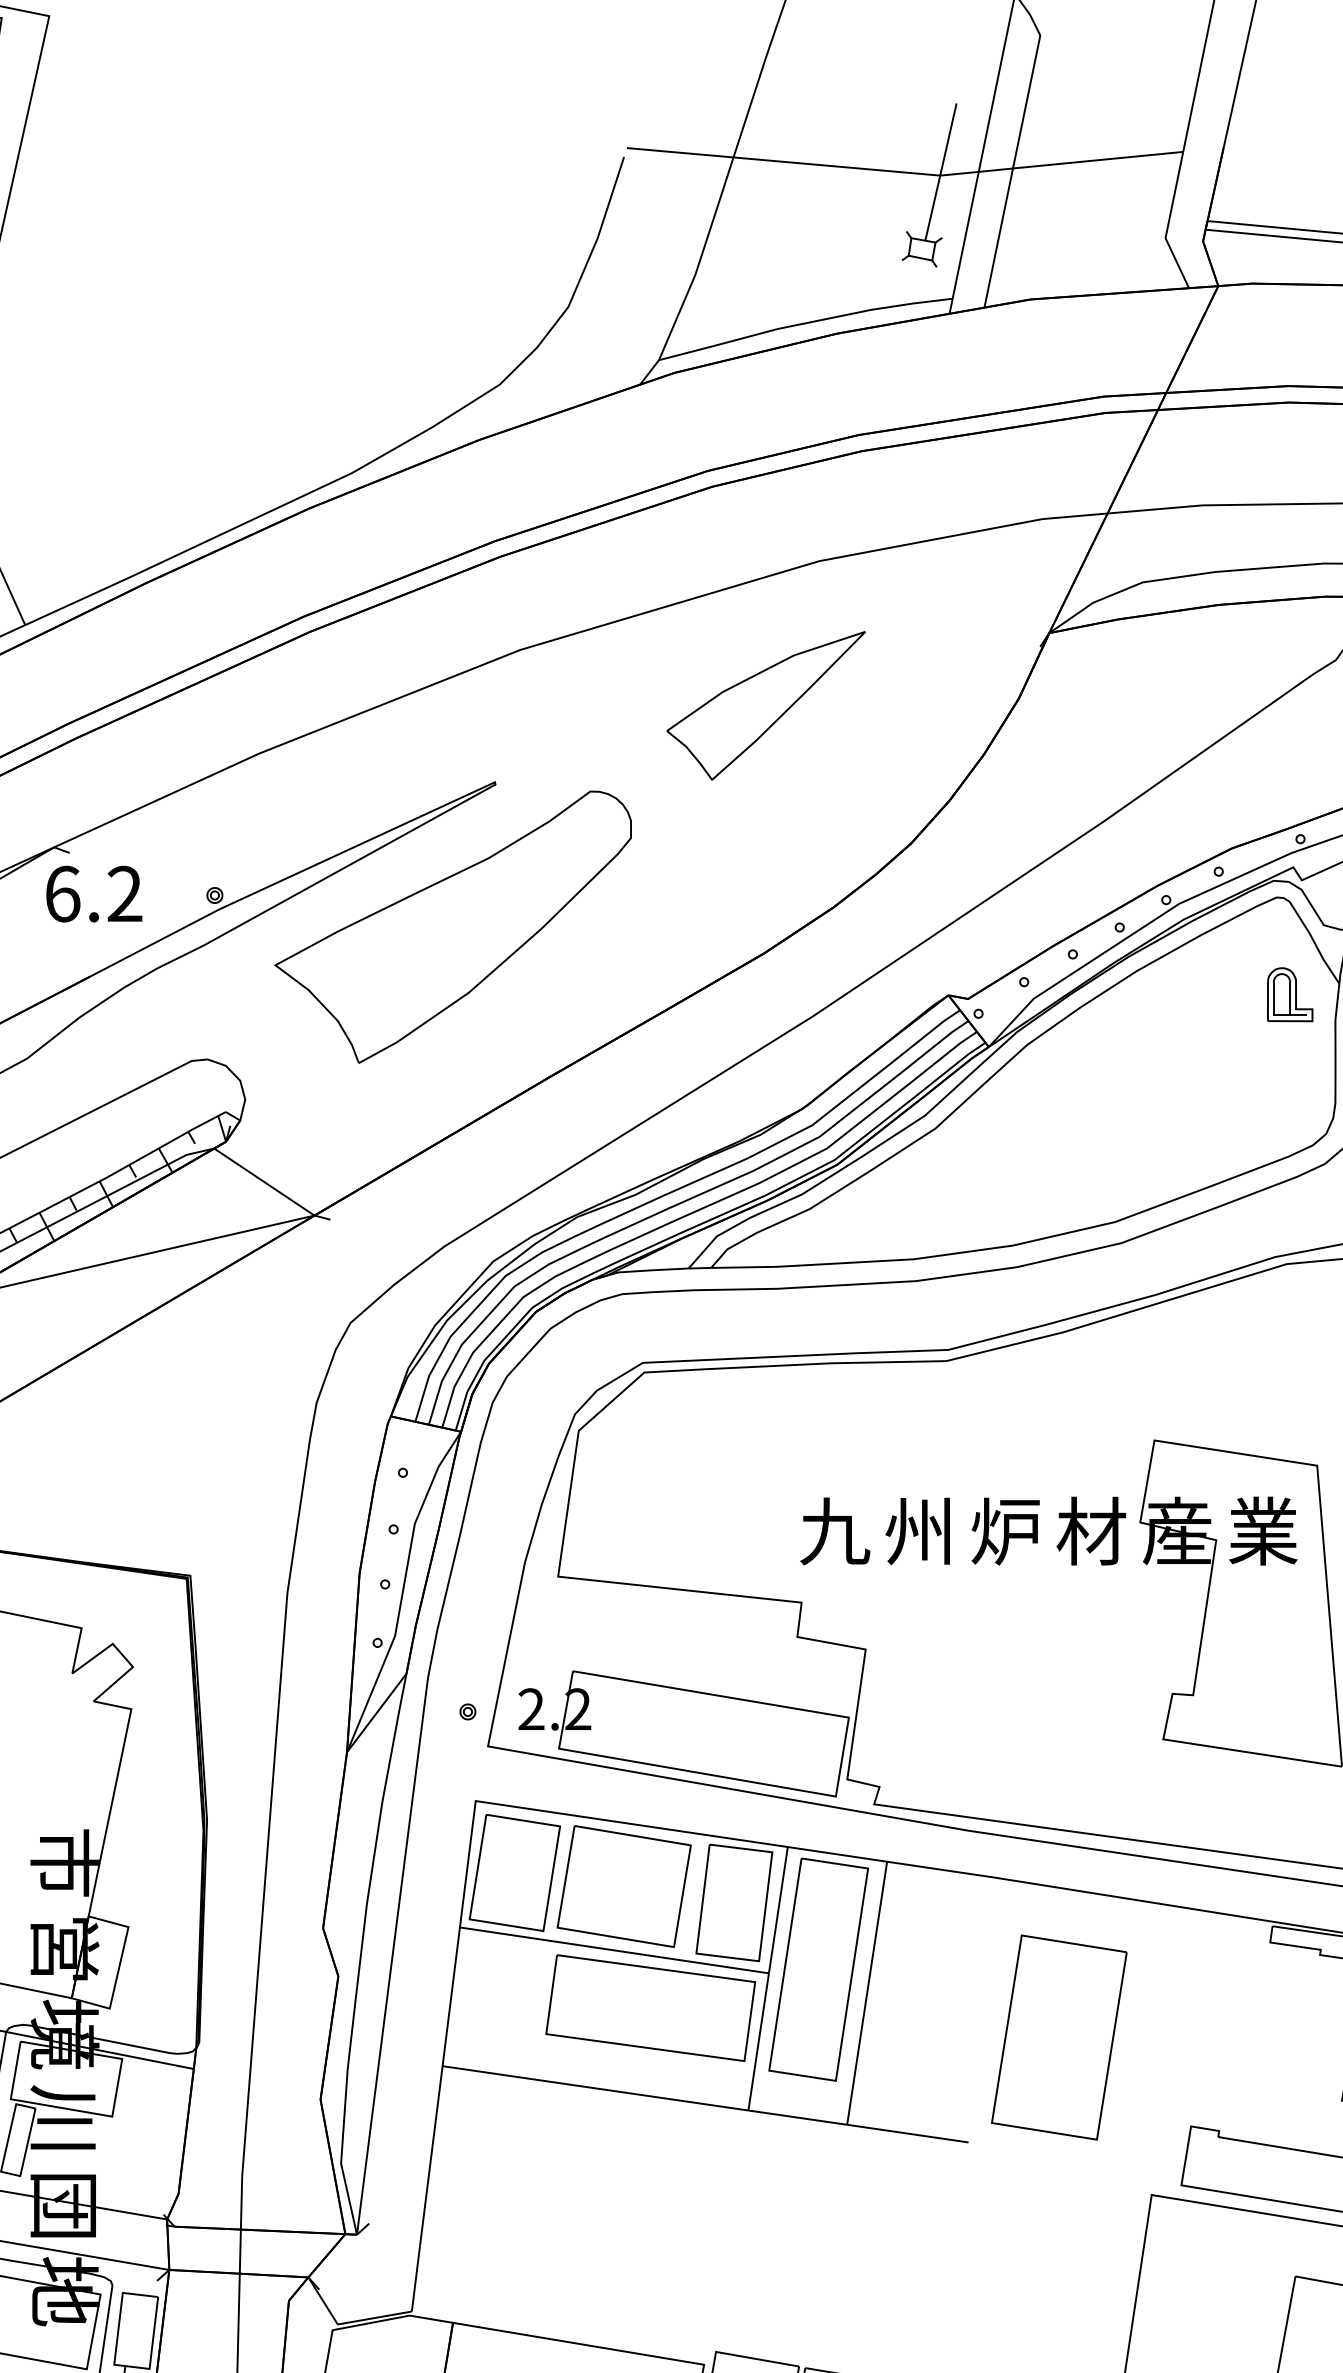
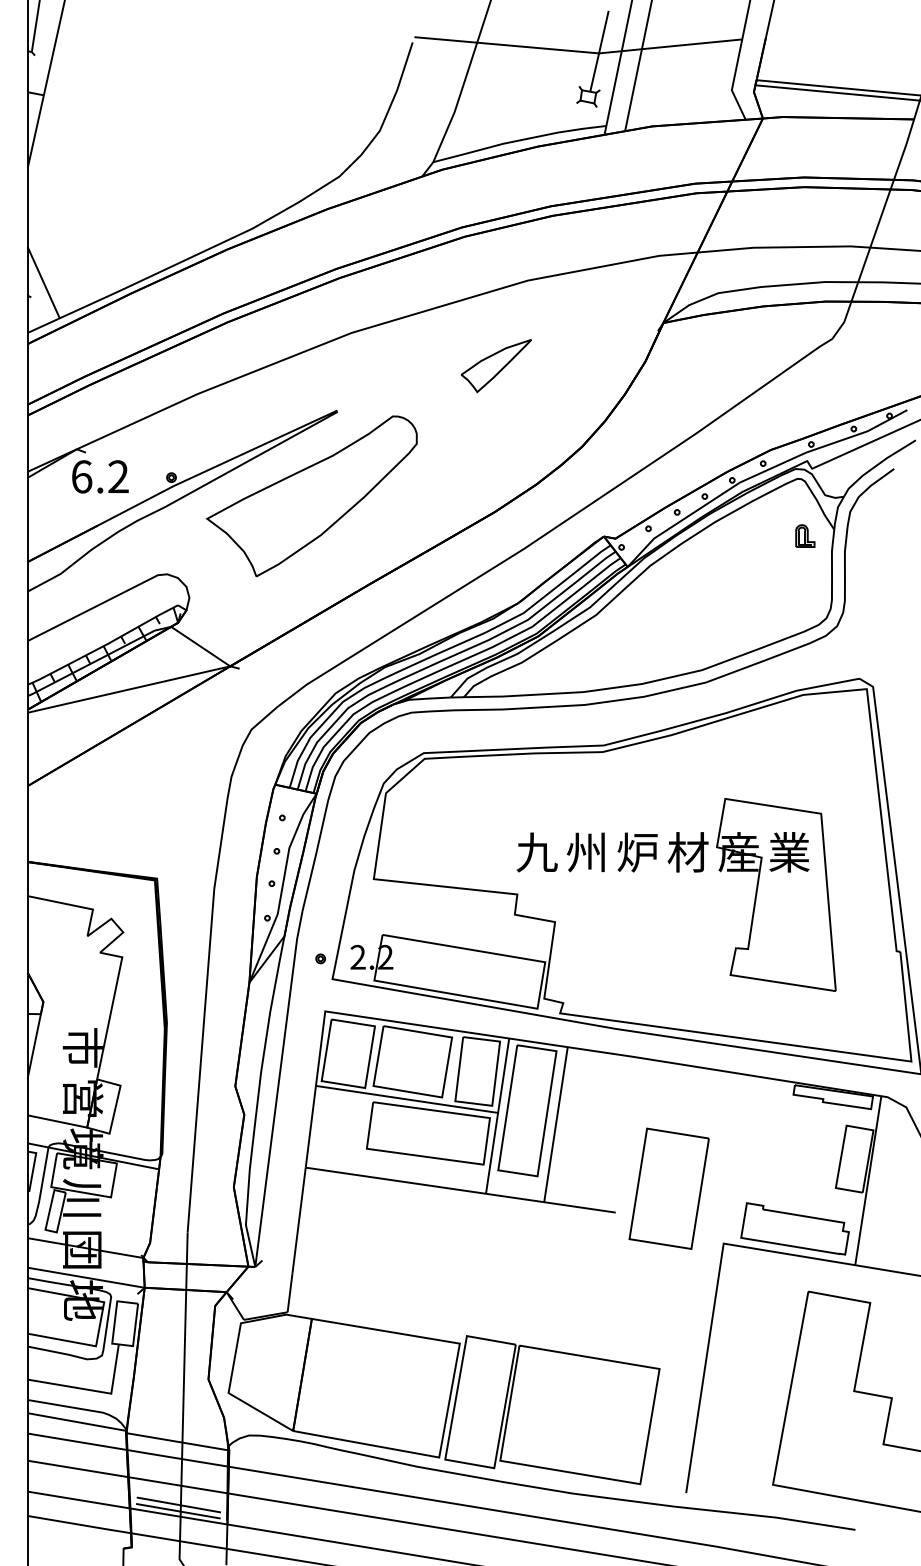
part: (766, 705) -> (496, 365), size x0.6
part: (1290, 993) -> (805, 535), size x0.7
part: (1058, 2037) -> (668, 1188), moved

